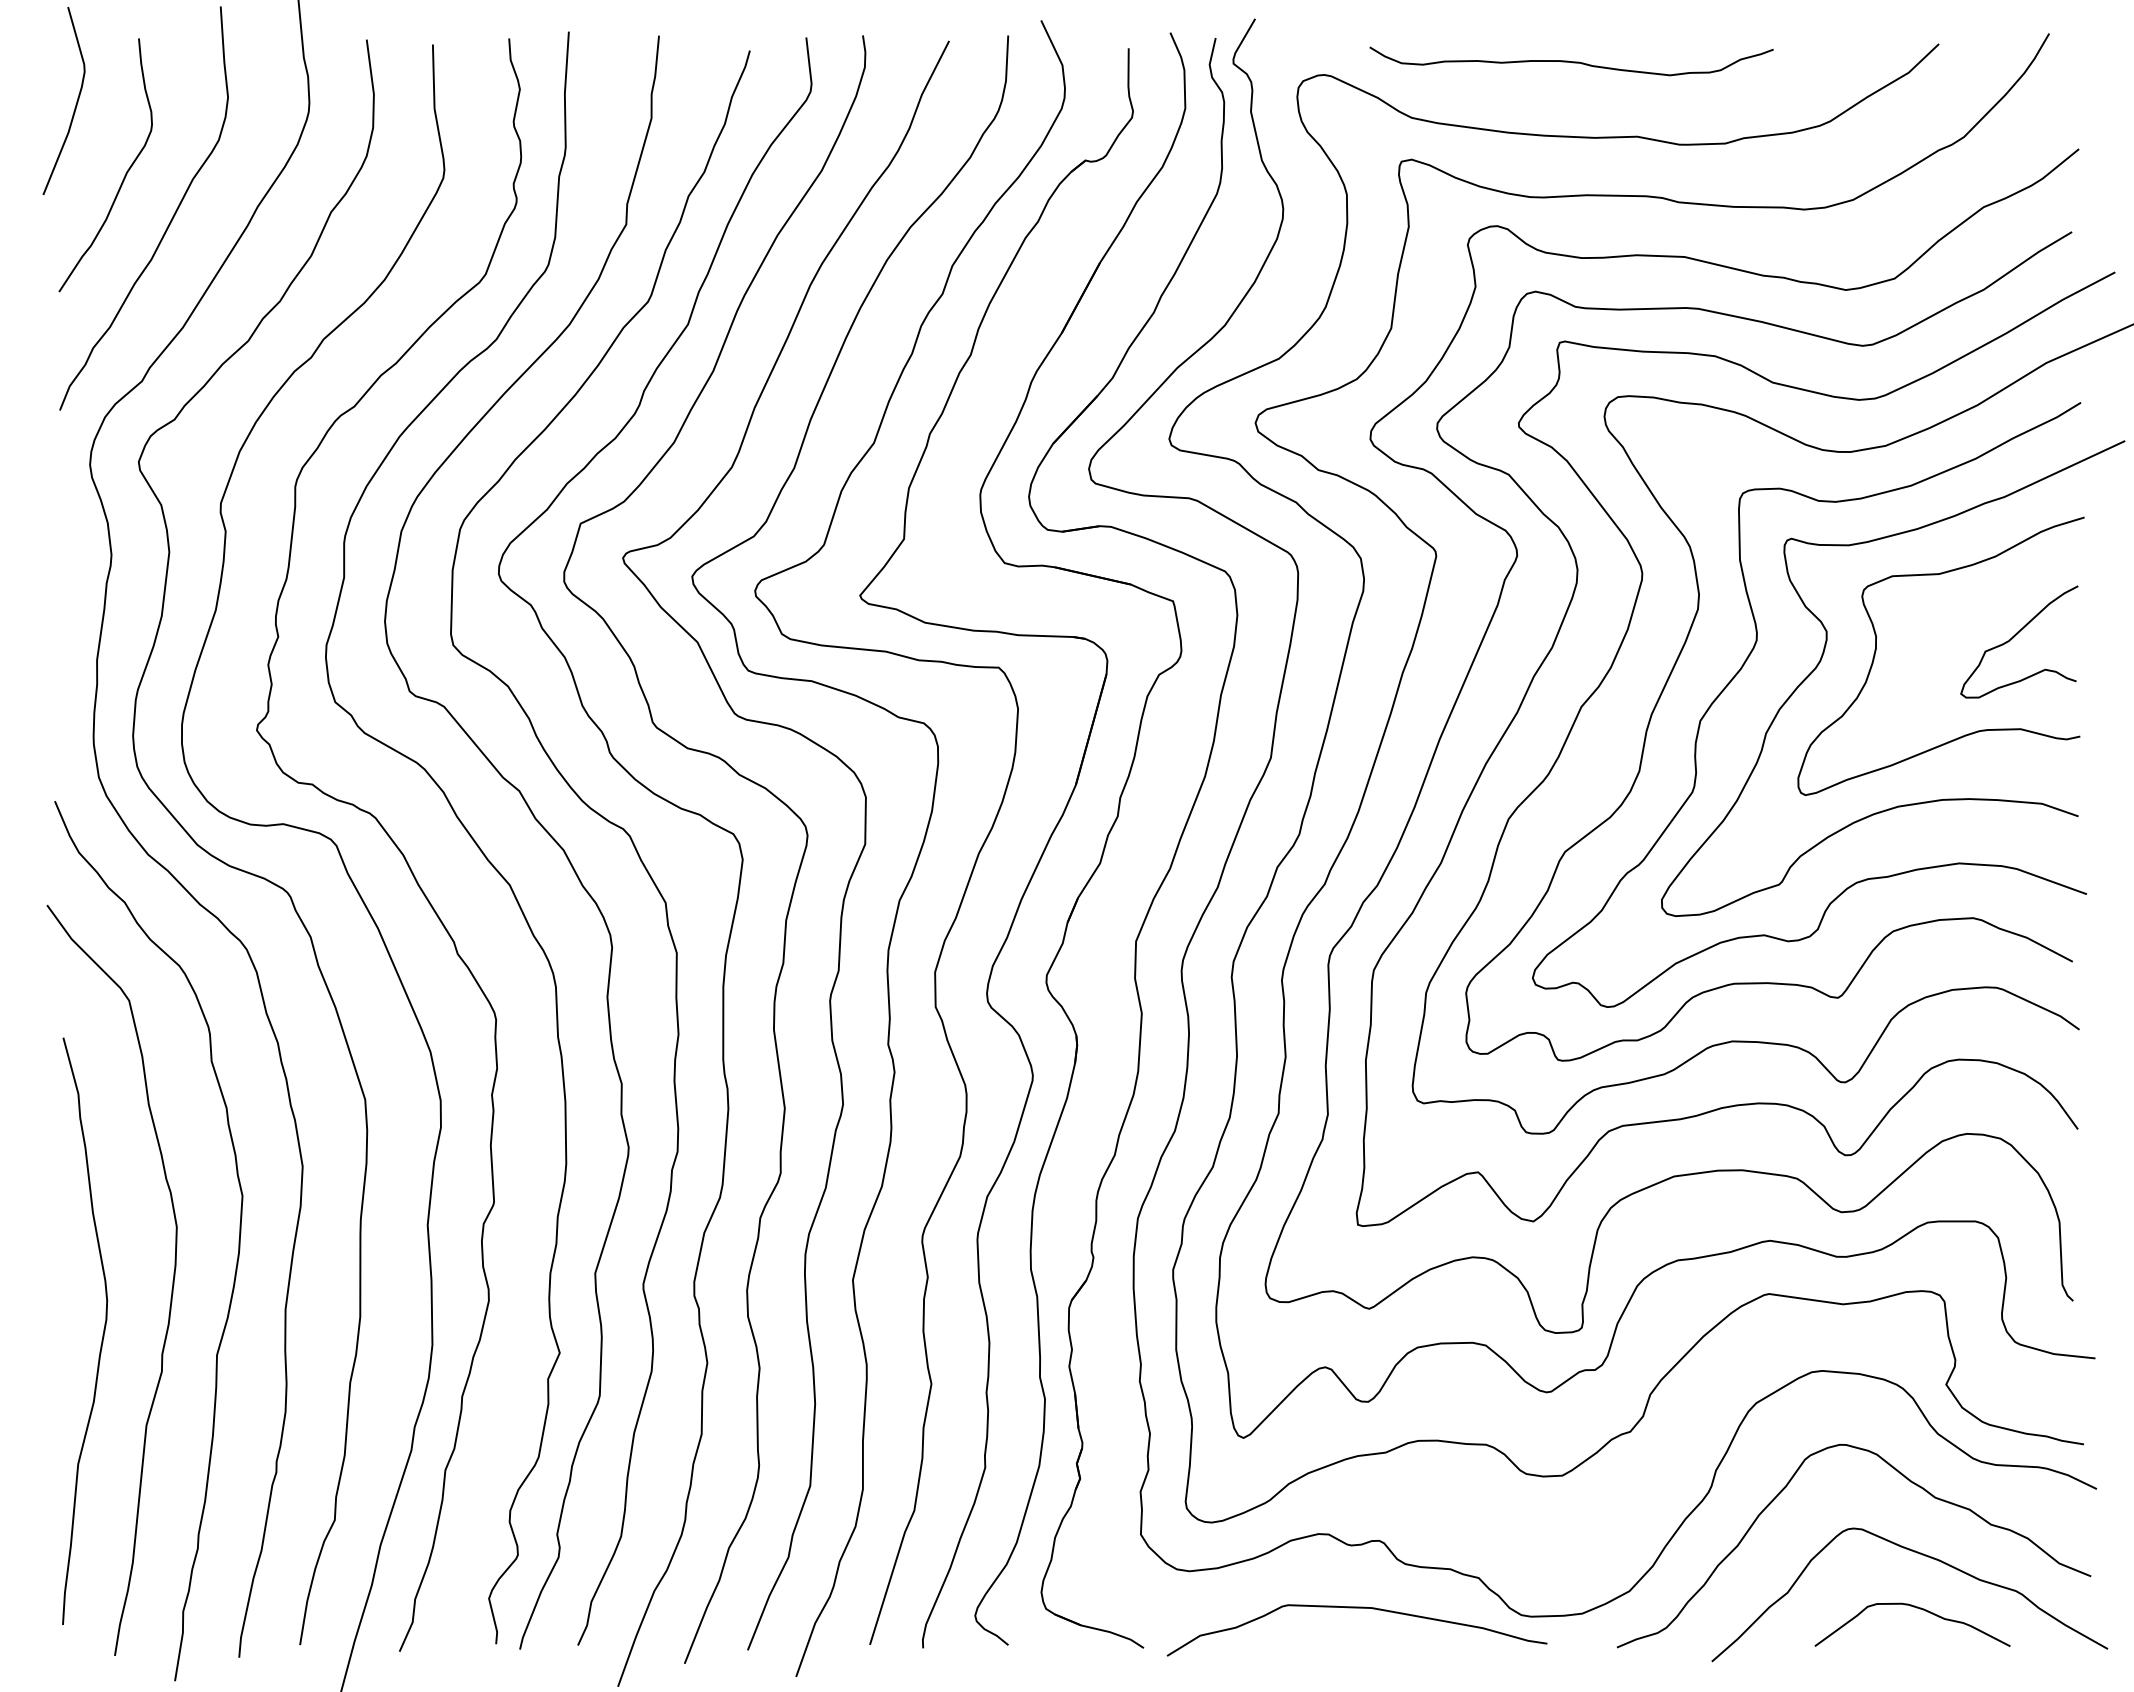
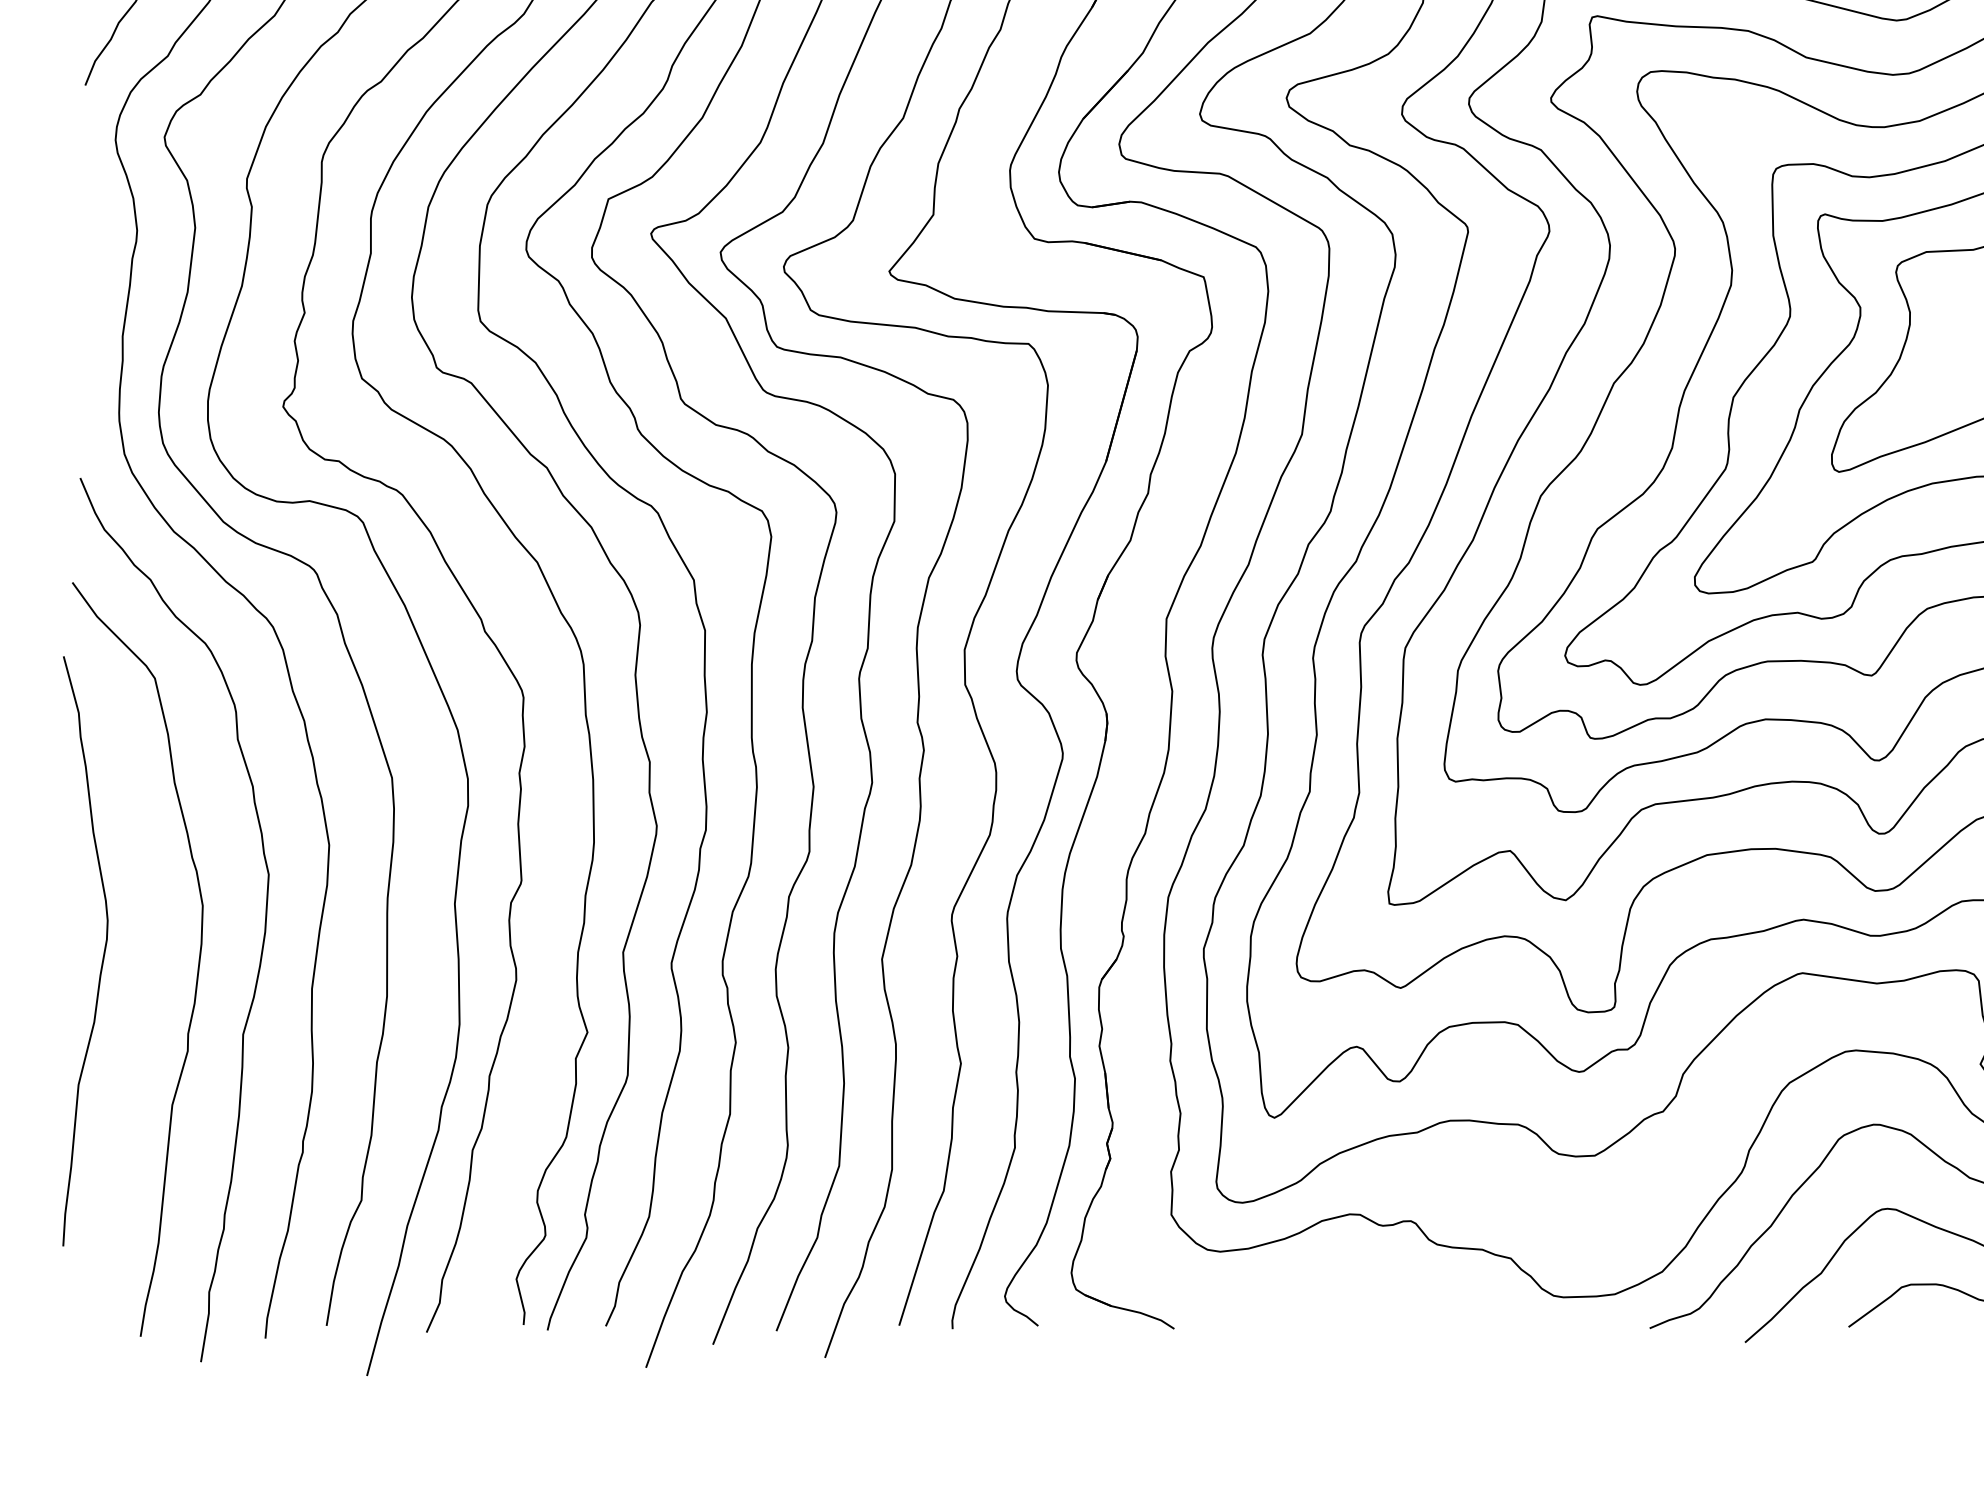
curve: (102, 1334) -> (102, 954), moved
curve: (1356, 1608) -> (1388, 1289), removed

